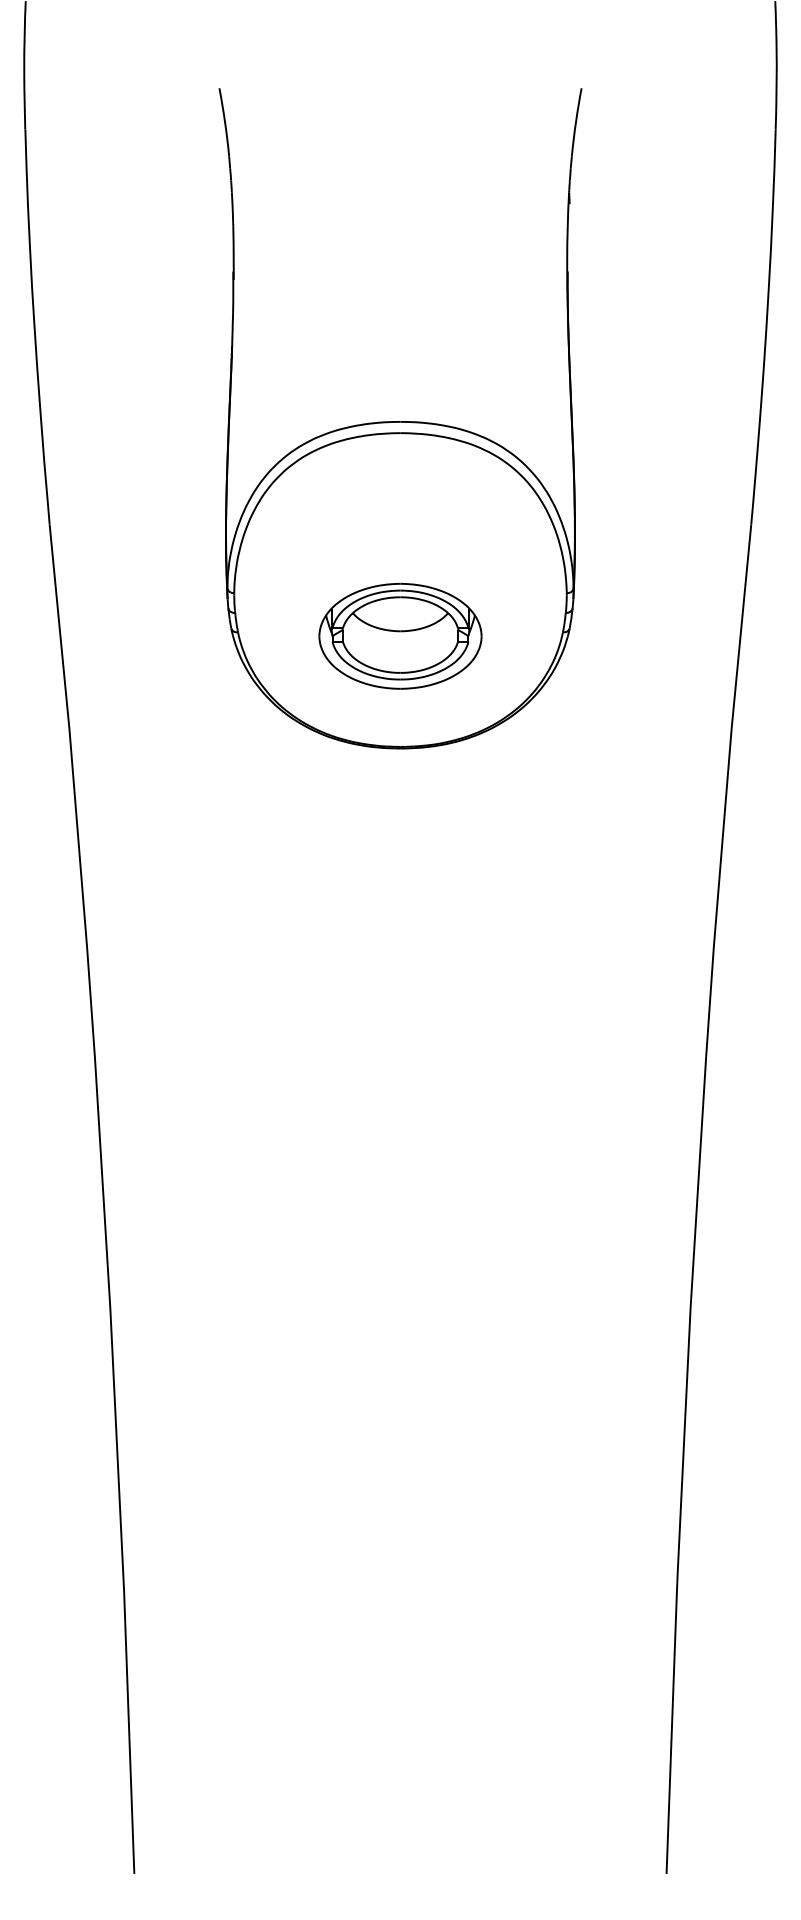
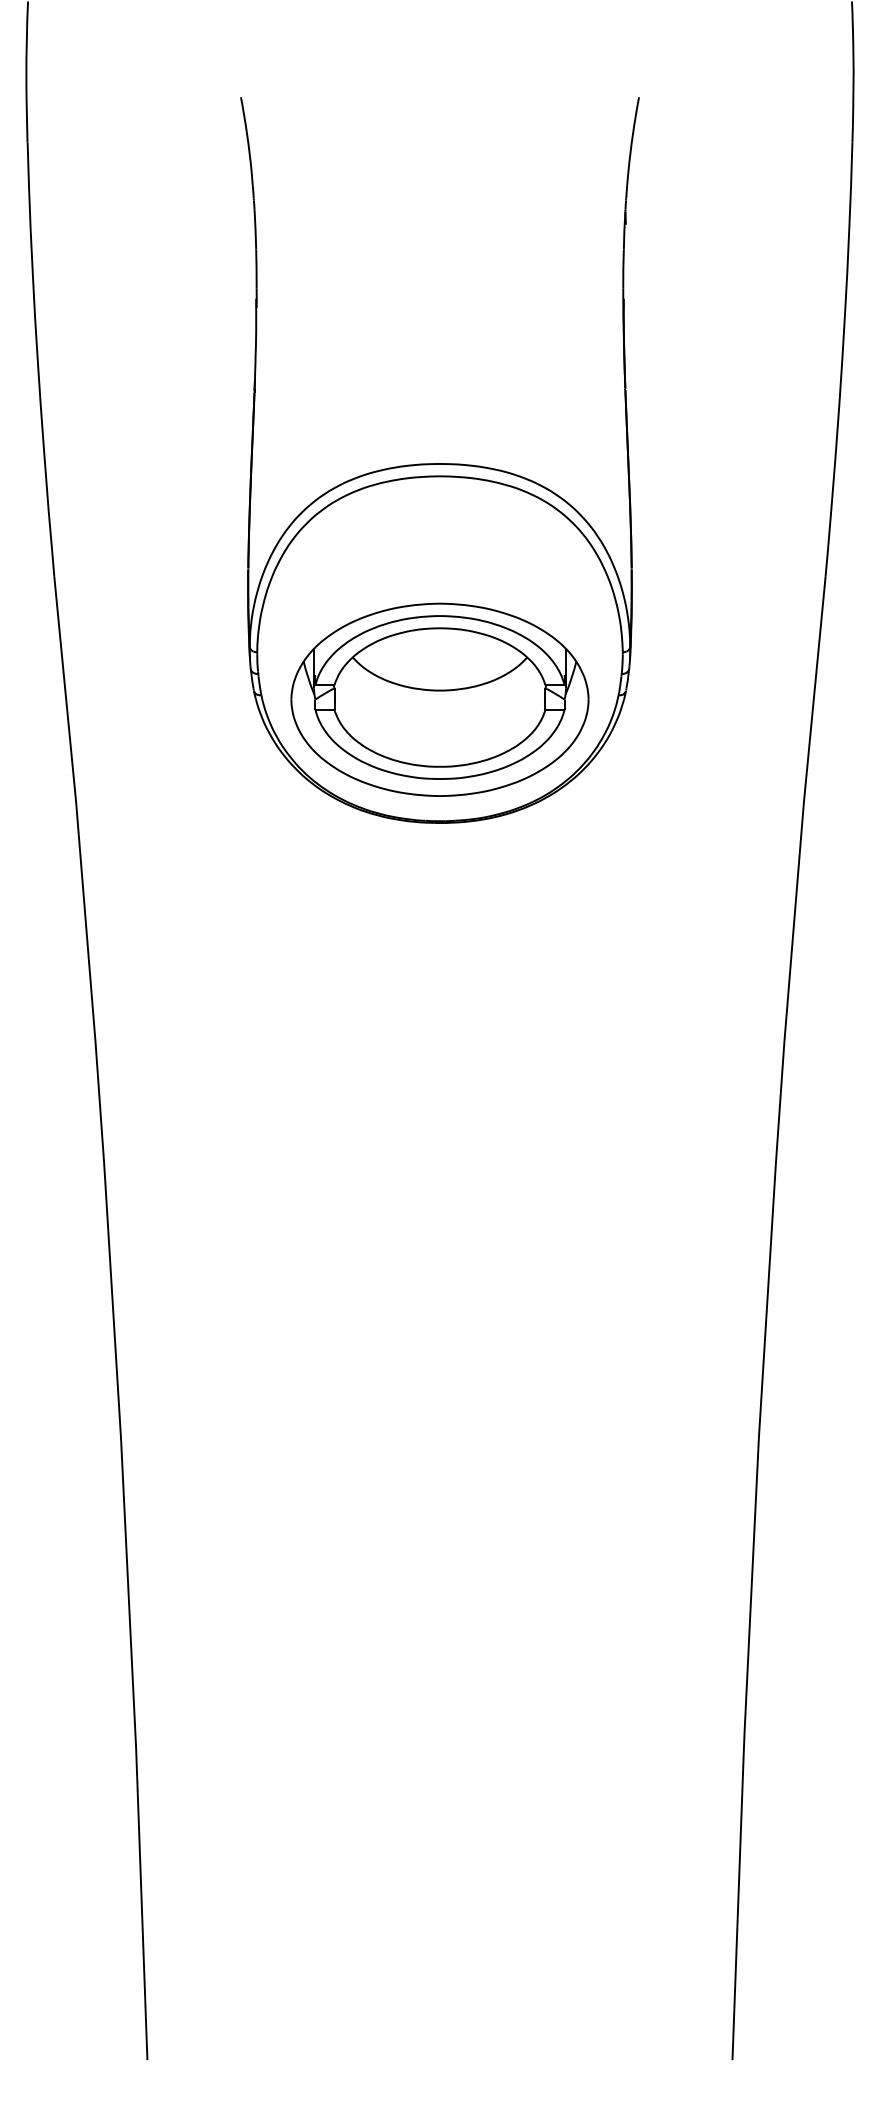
part: (400, 636) -> (439, 699), size x1.67

